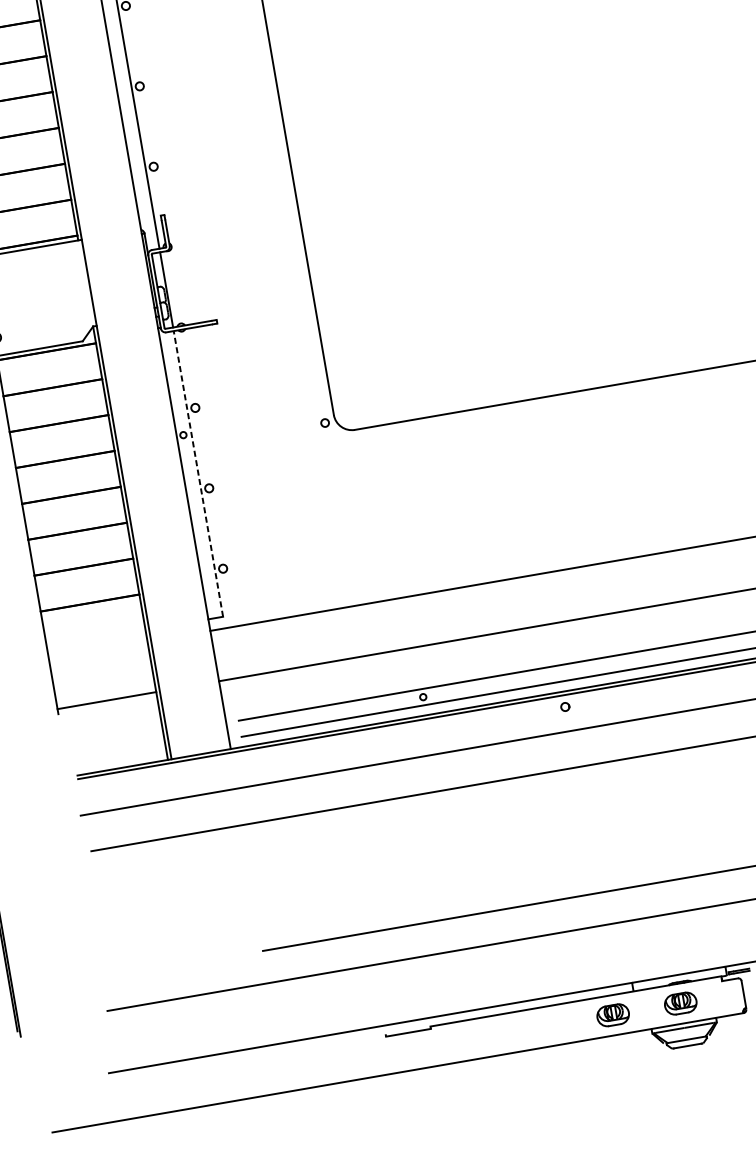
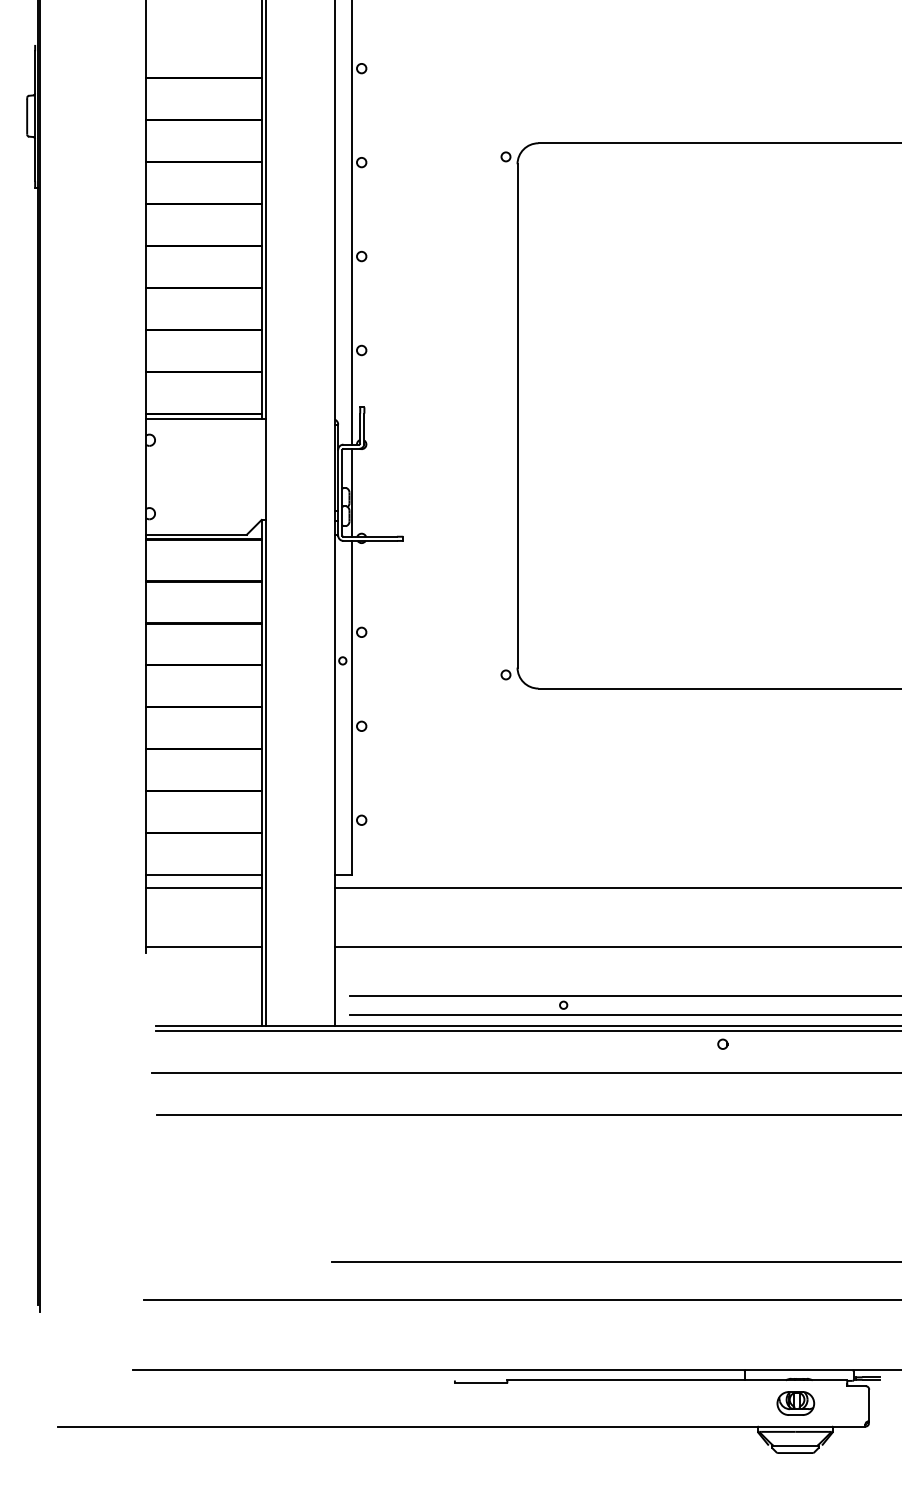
line: (198, 473) -> (352, 707), dashed -> solid
line: (95, 638) -> (203, 874), added
line: (97, 650) -> (203, 888), added
part: (612, 1015) -> (716, 1403), removed

